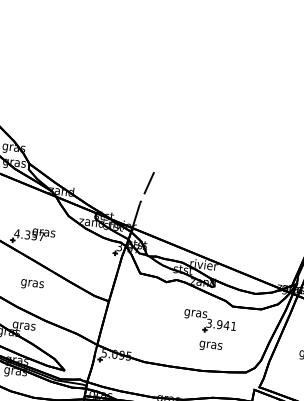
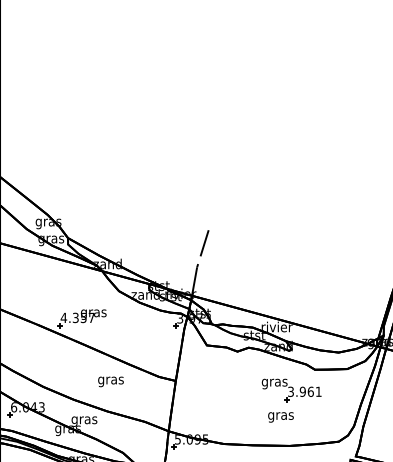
text: (32, 284) -> (110, 381), moved
text: (226, 325) -> (310, 391), 3.941 -> 3.961
text: (210, 346) -> (280, 417), moved

